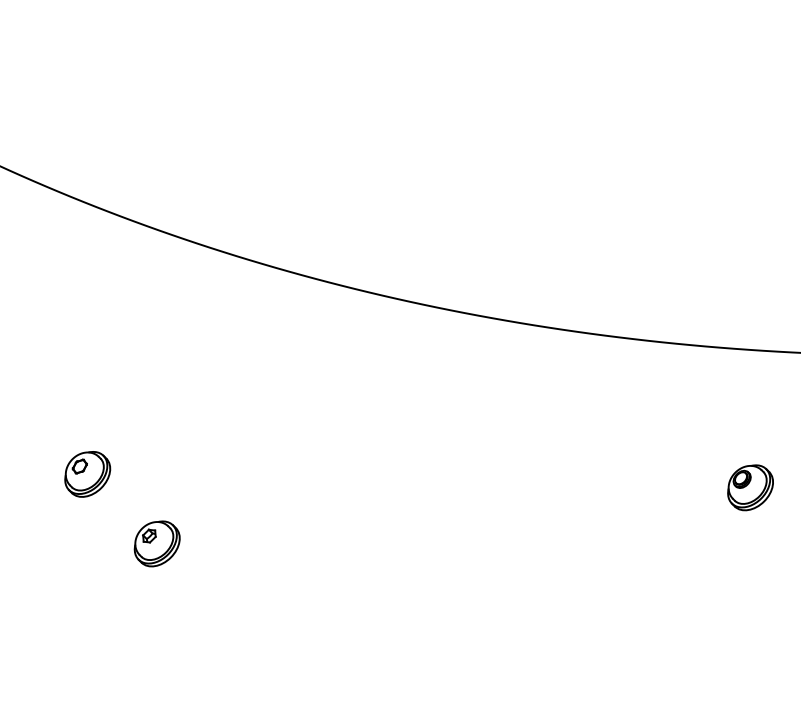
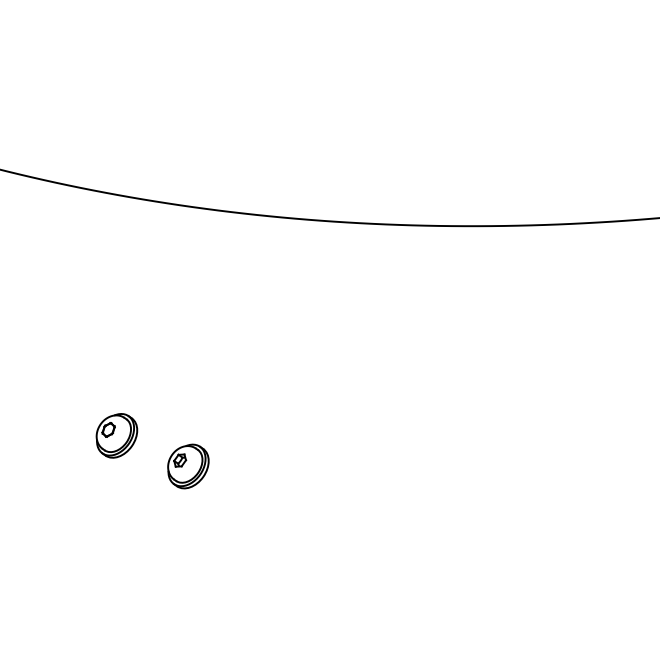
part: (156, 543) -> (187, 466), moved

